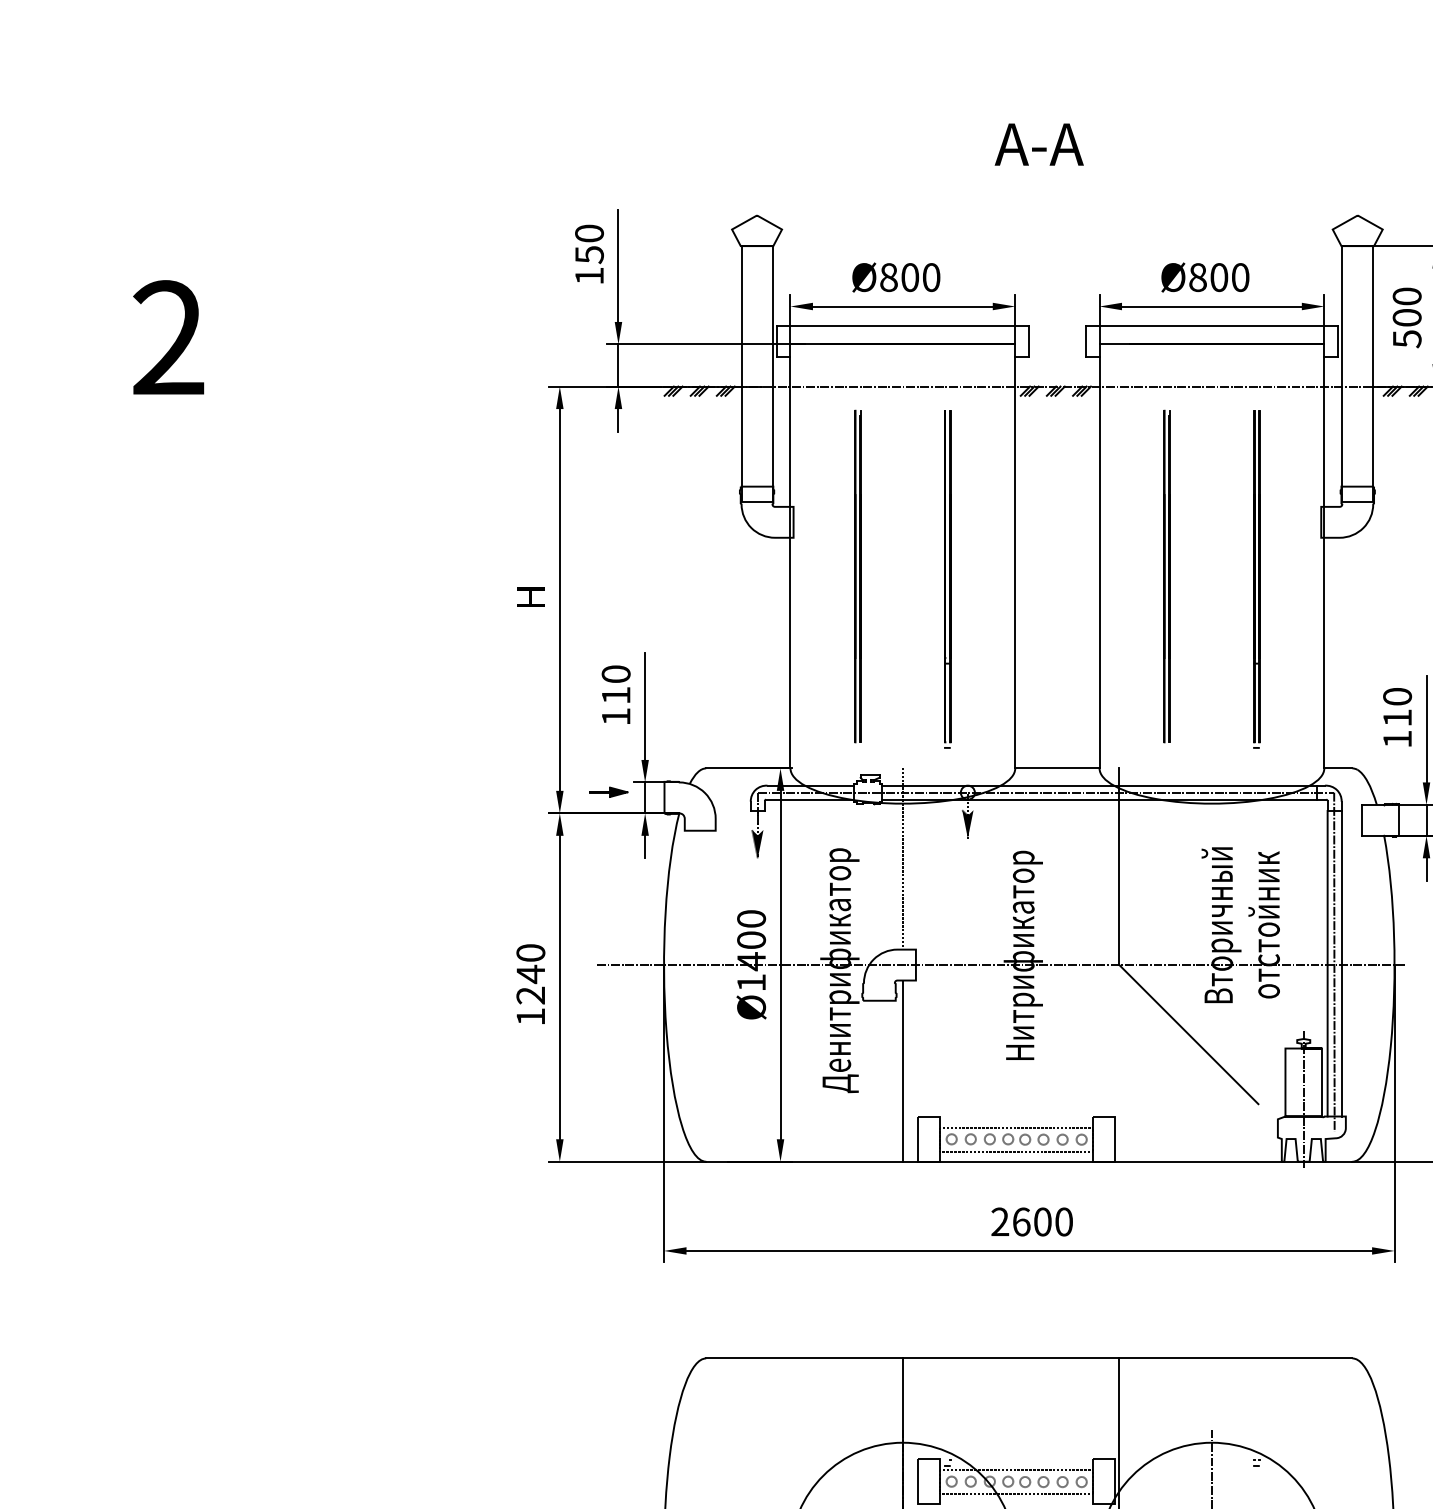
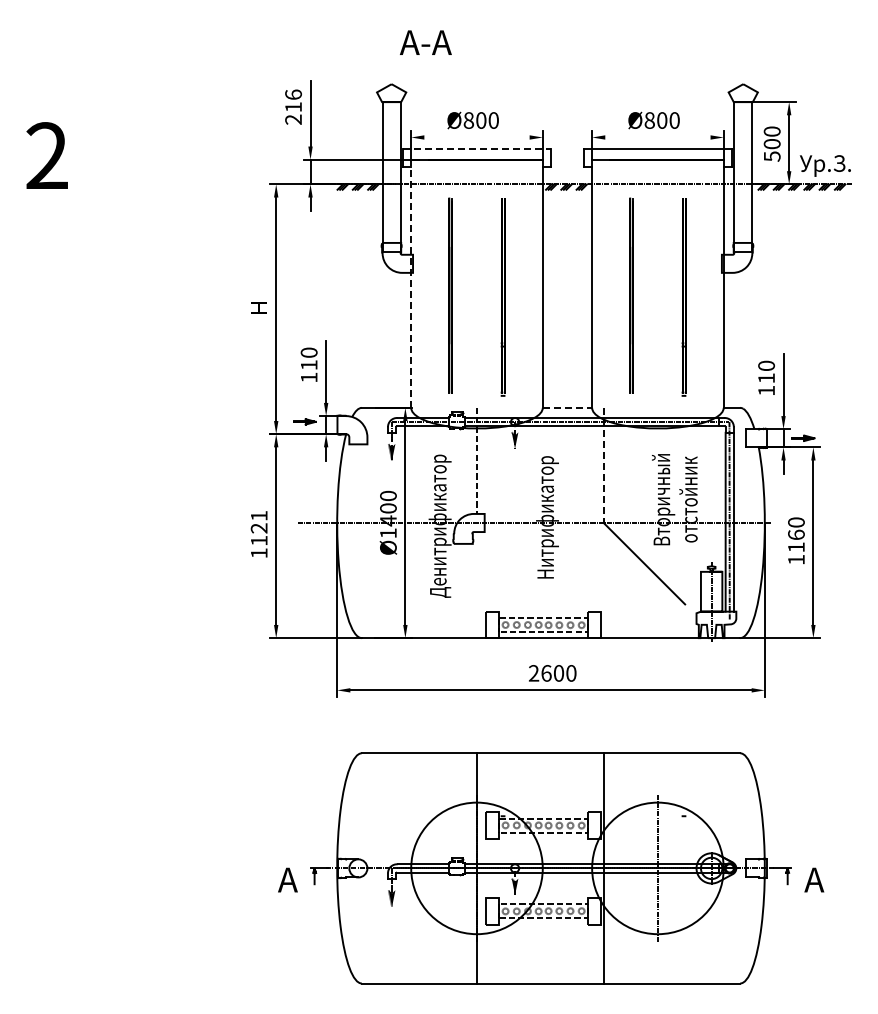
text: (1038, 144) -> (425, 42), moved
text: (589, 253) -> (293, 106), 150 -> 216
line: (902, 306) -> (476, 137), removed
line: (1211, 306) -> (657, 137), removed
line: (903, 327) -> (477, 149), solid -> dashed
line: (790, 555) -> (411, 283), solid -> dashed
line: (1057, 767) -> (567, 407), solid -> dashed
line: (1118, 866) -> (603, 465), solid -> dashed
text: (529, 972) -> (258, 527), 1240 -> 1121
line: (903, 1071) -> (477, 585), removed

